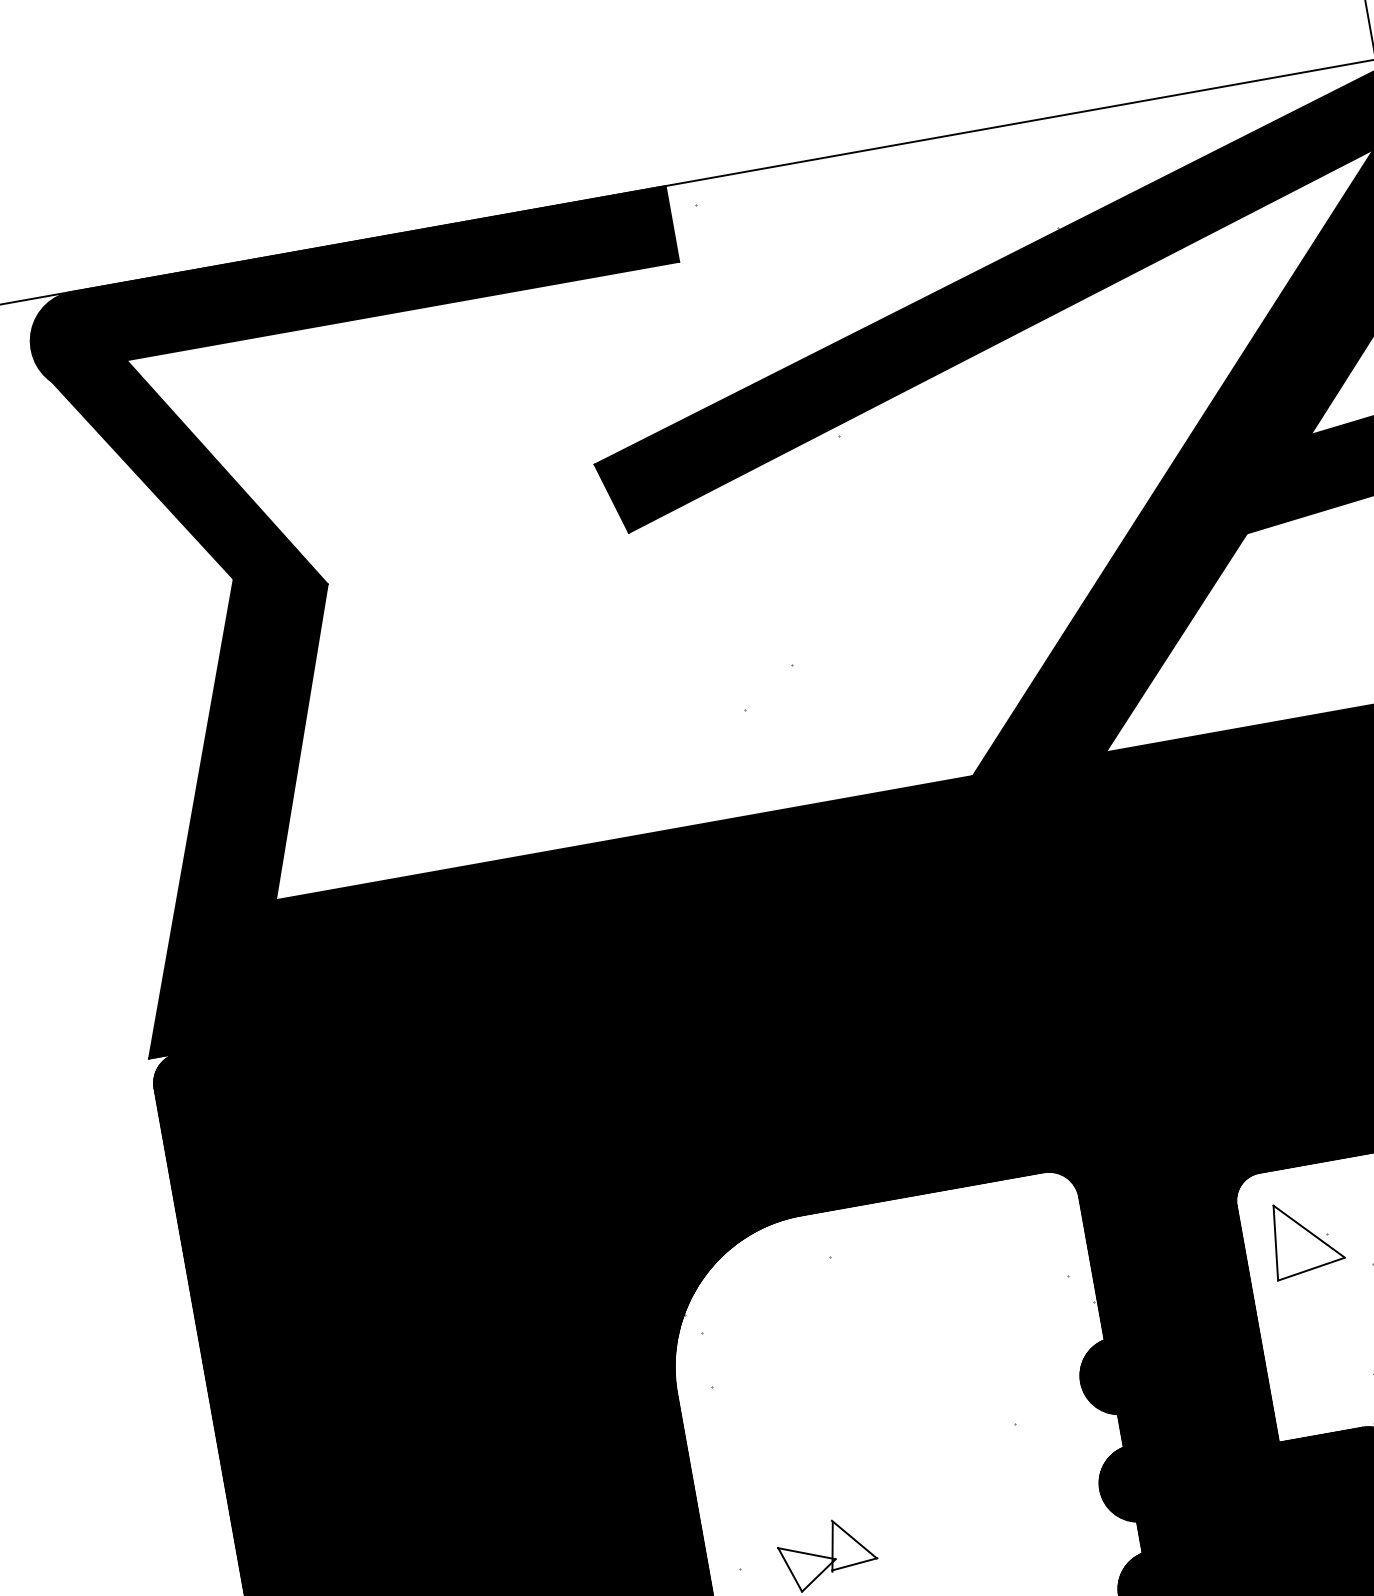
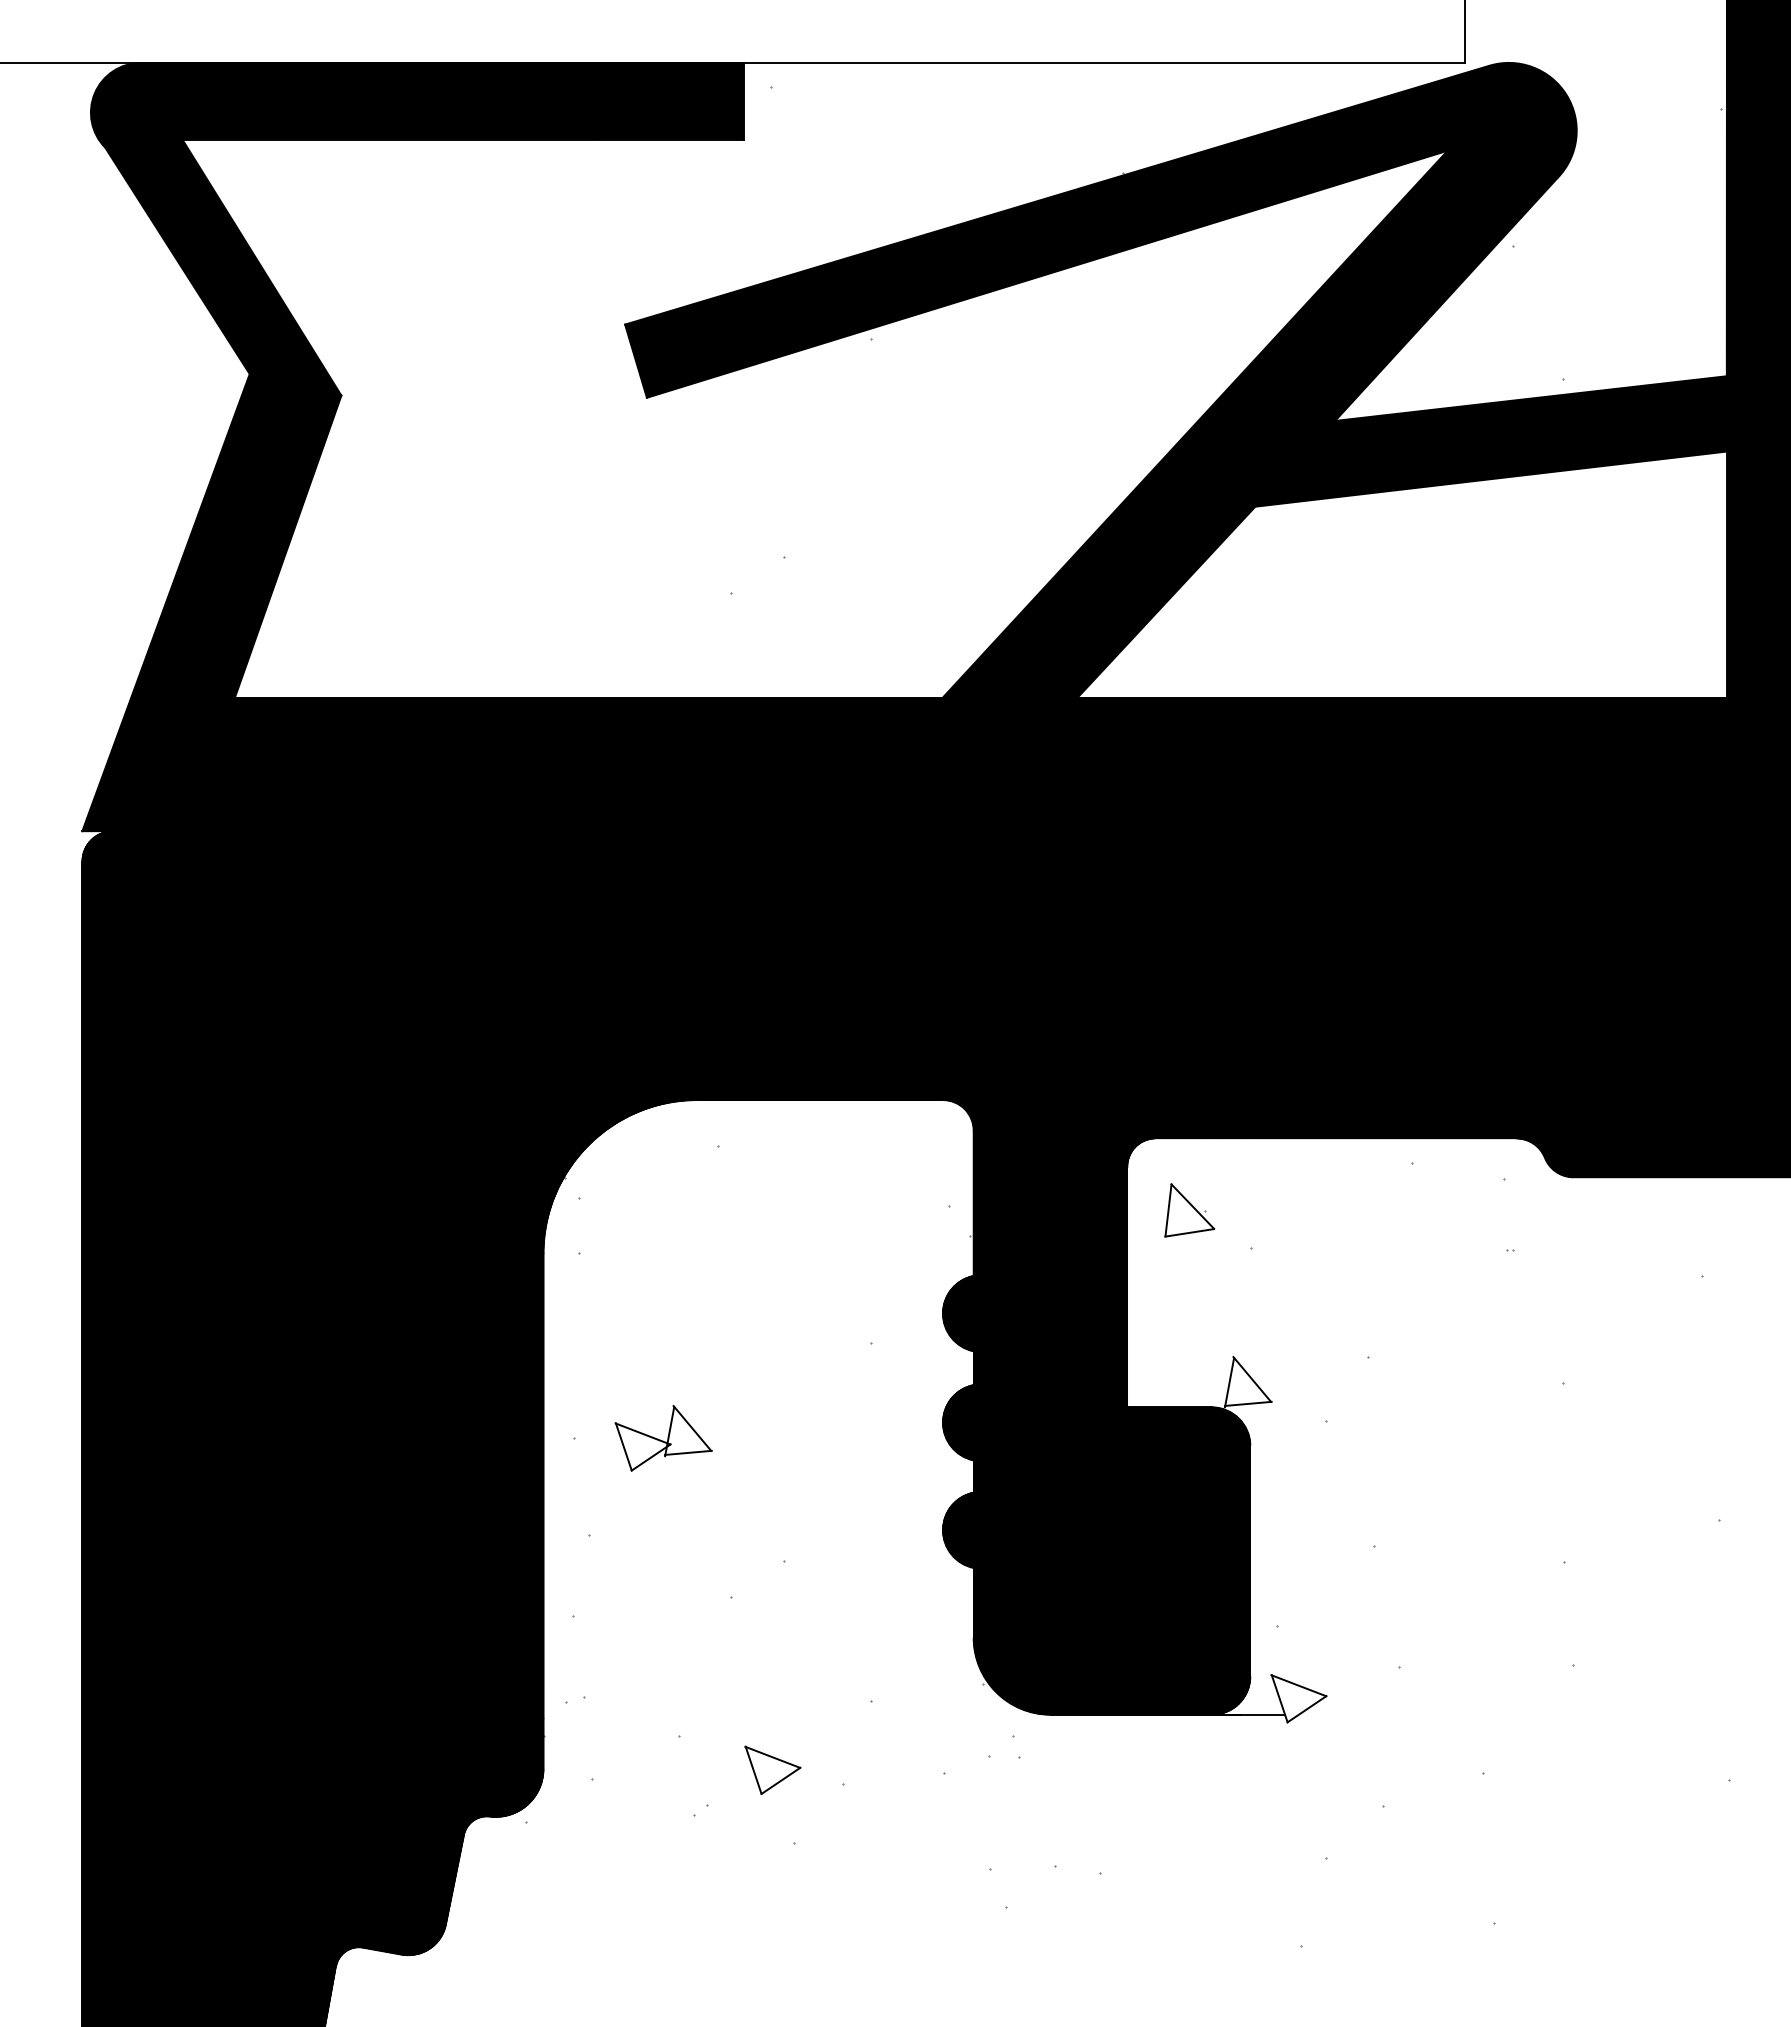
part: (1305, 1237) -> (1189, 1210), size x0.7

